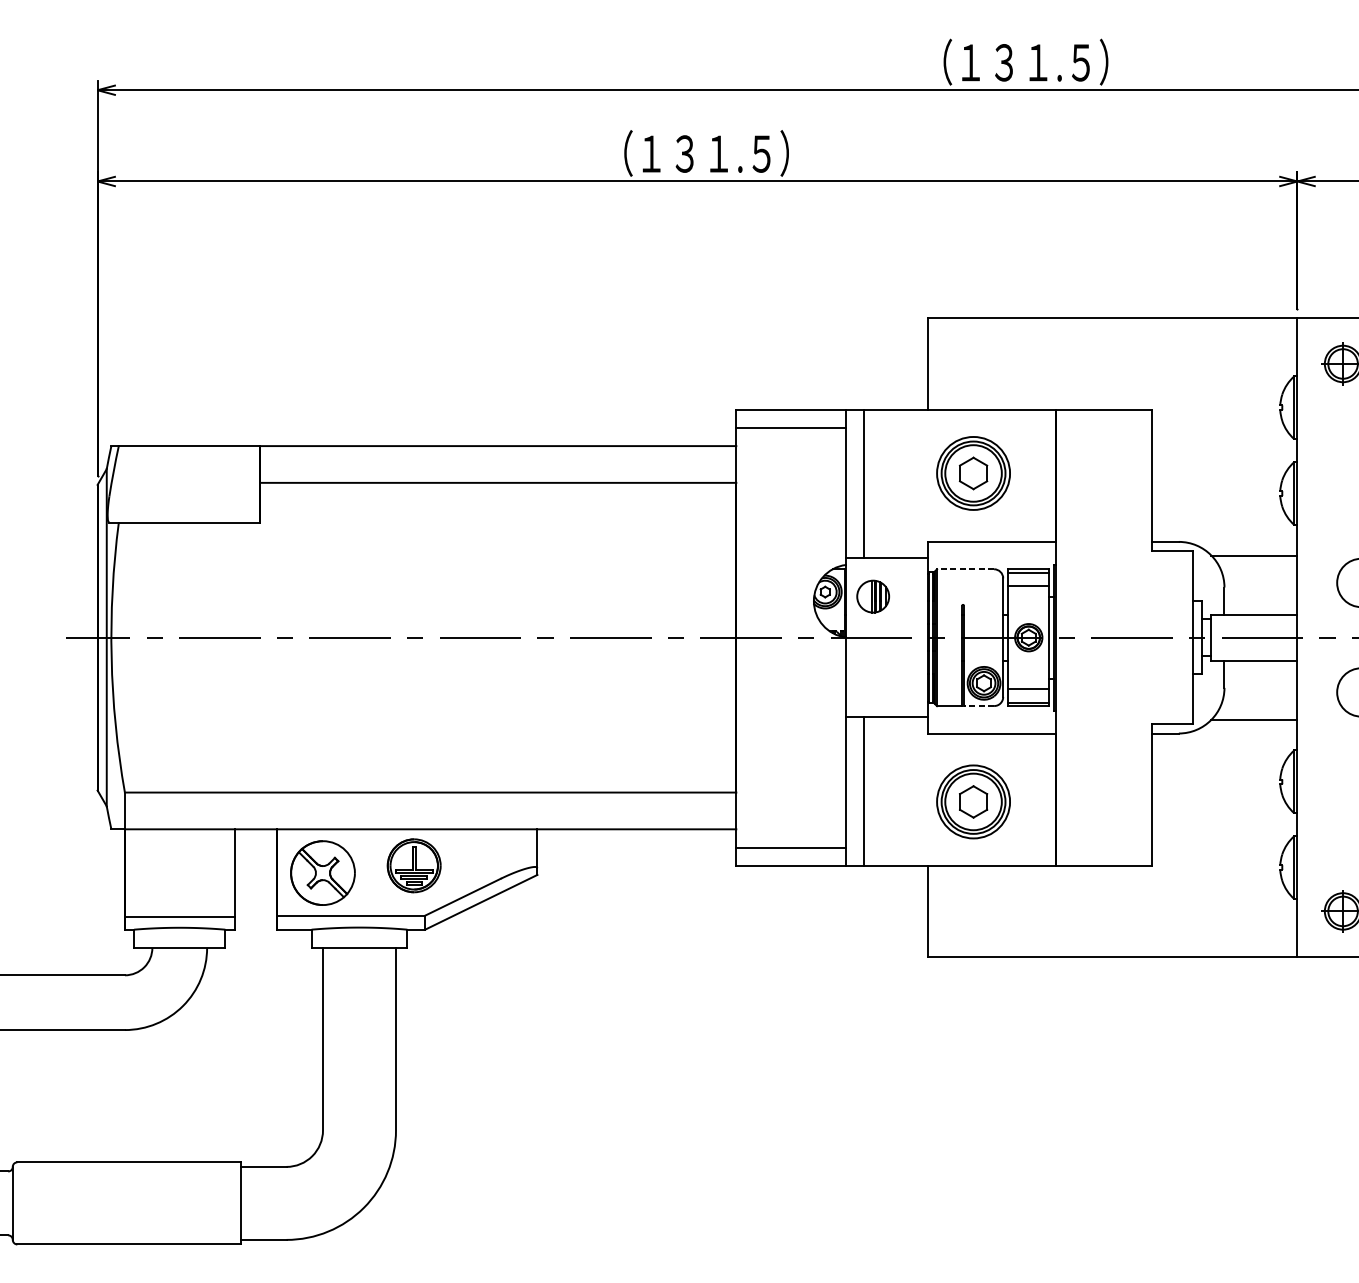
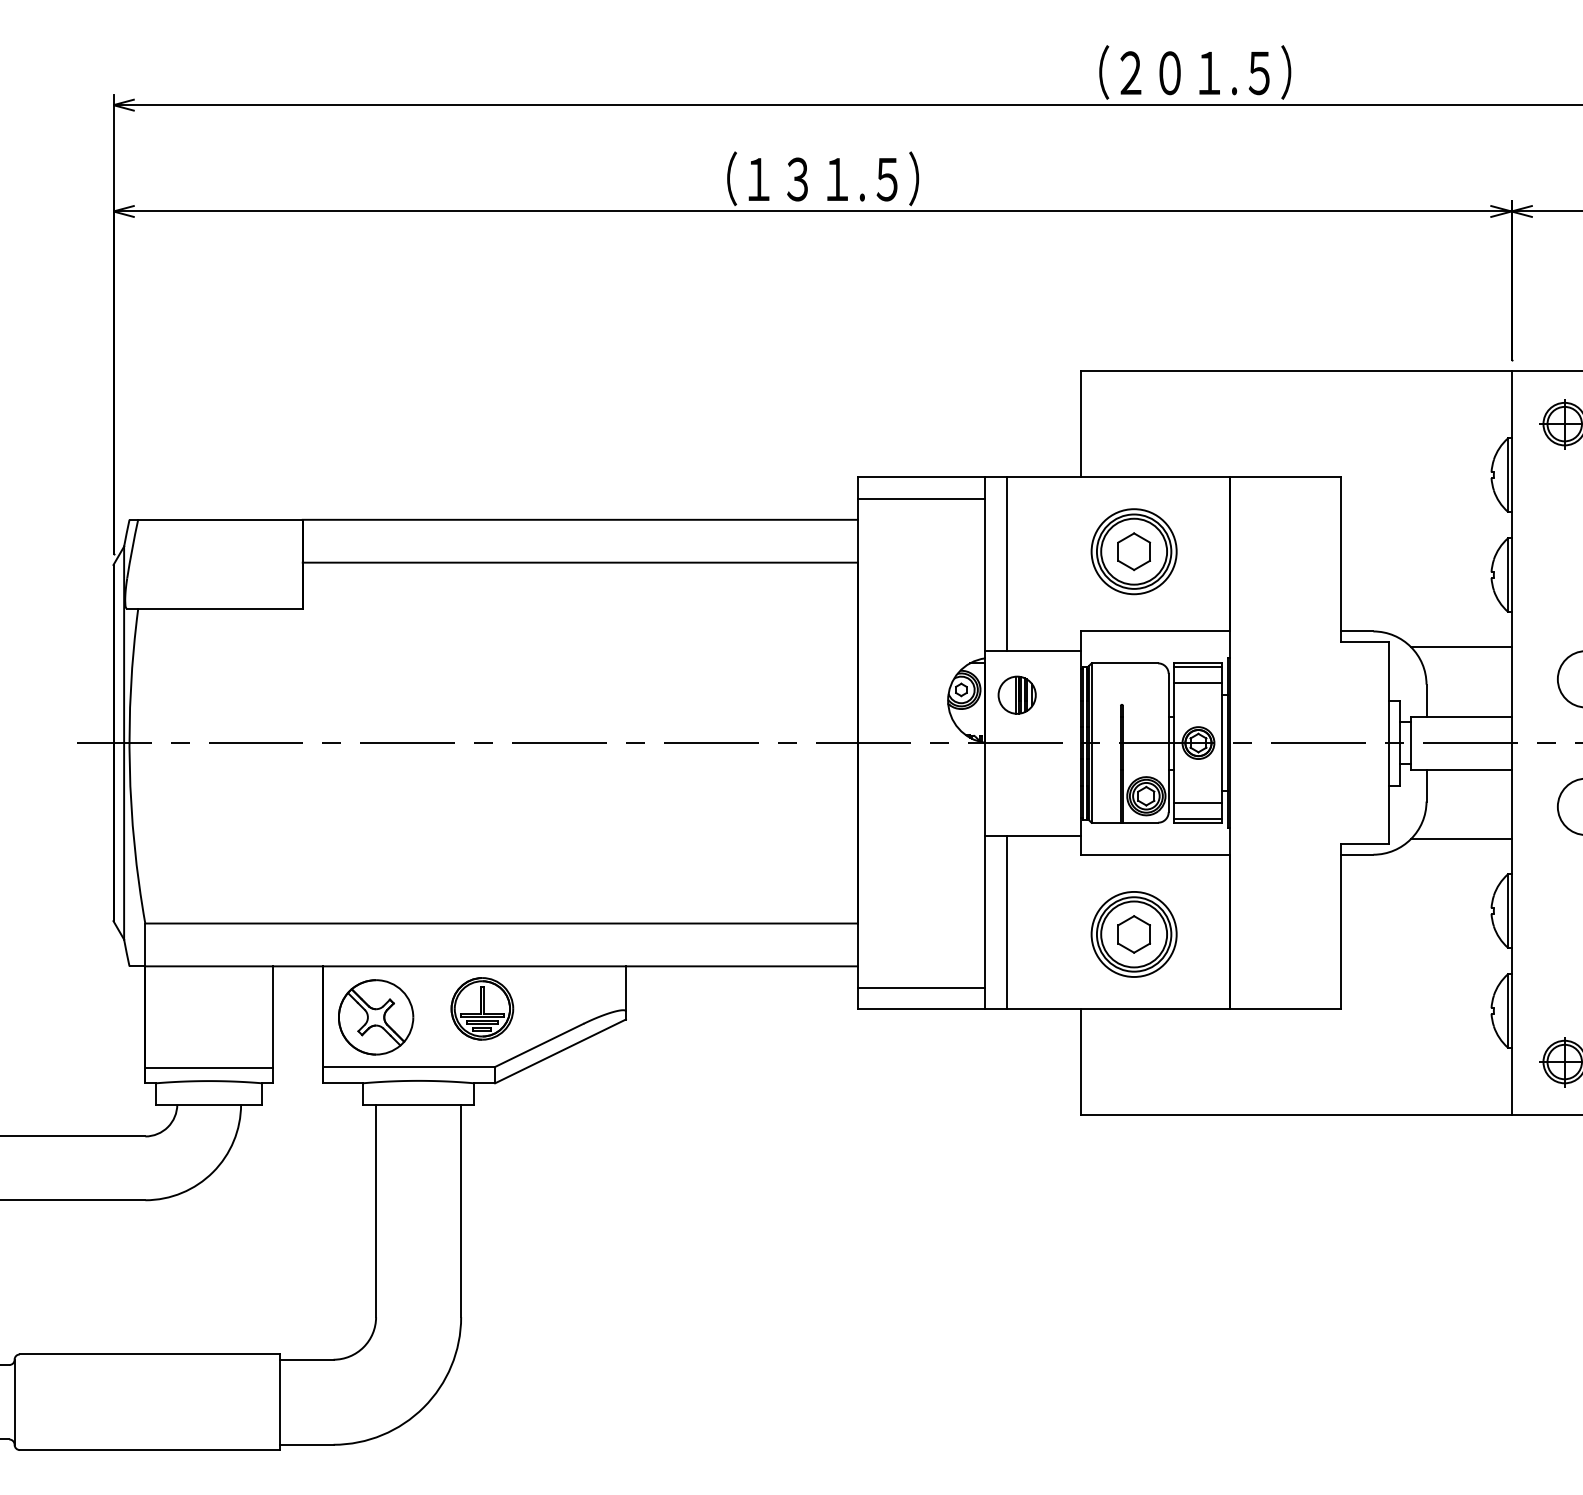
text: (987, 63) -> (1150, 73), （１３１.５） -> （２０１.５）
line: (965, 569) -> (1124, 663), dashed -> solid
line: (979, 705) -> (1140, 822), dashed -> solid

